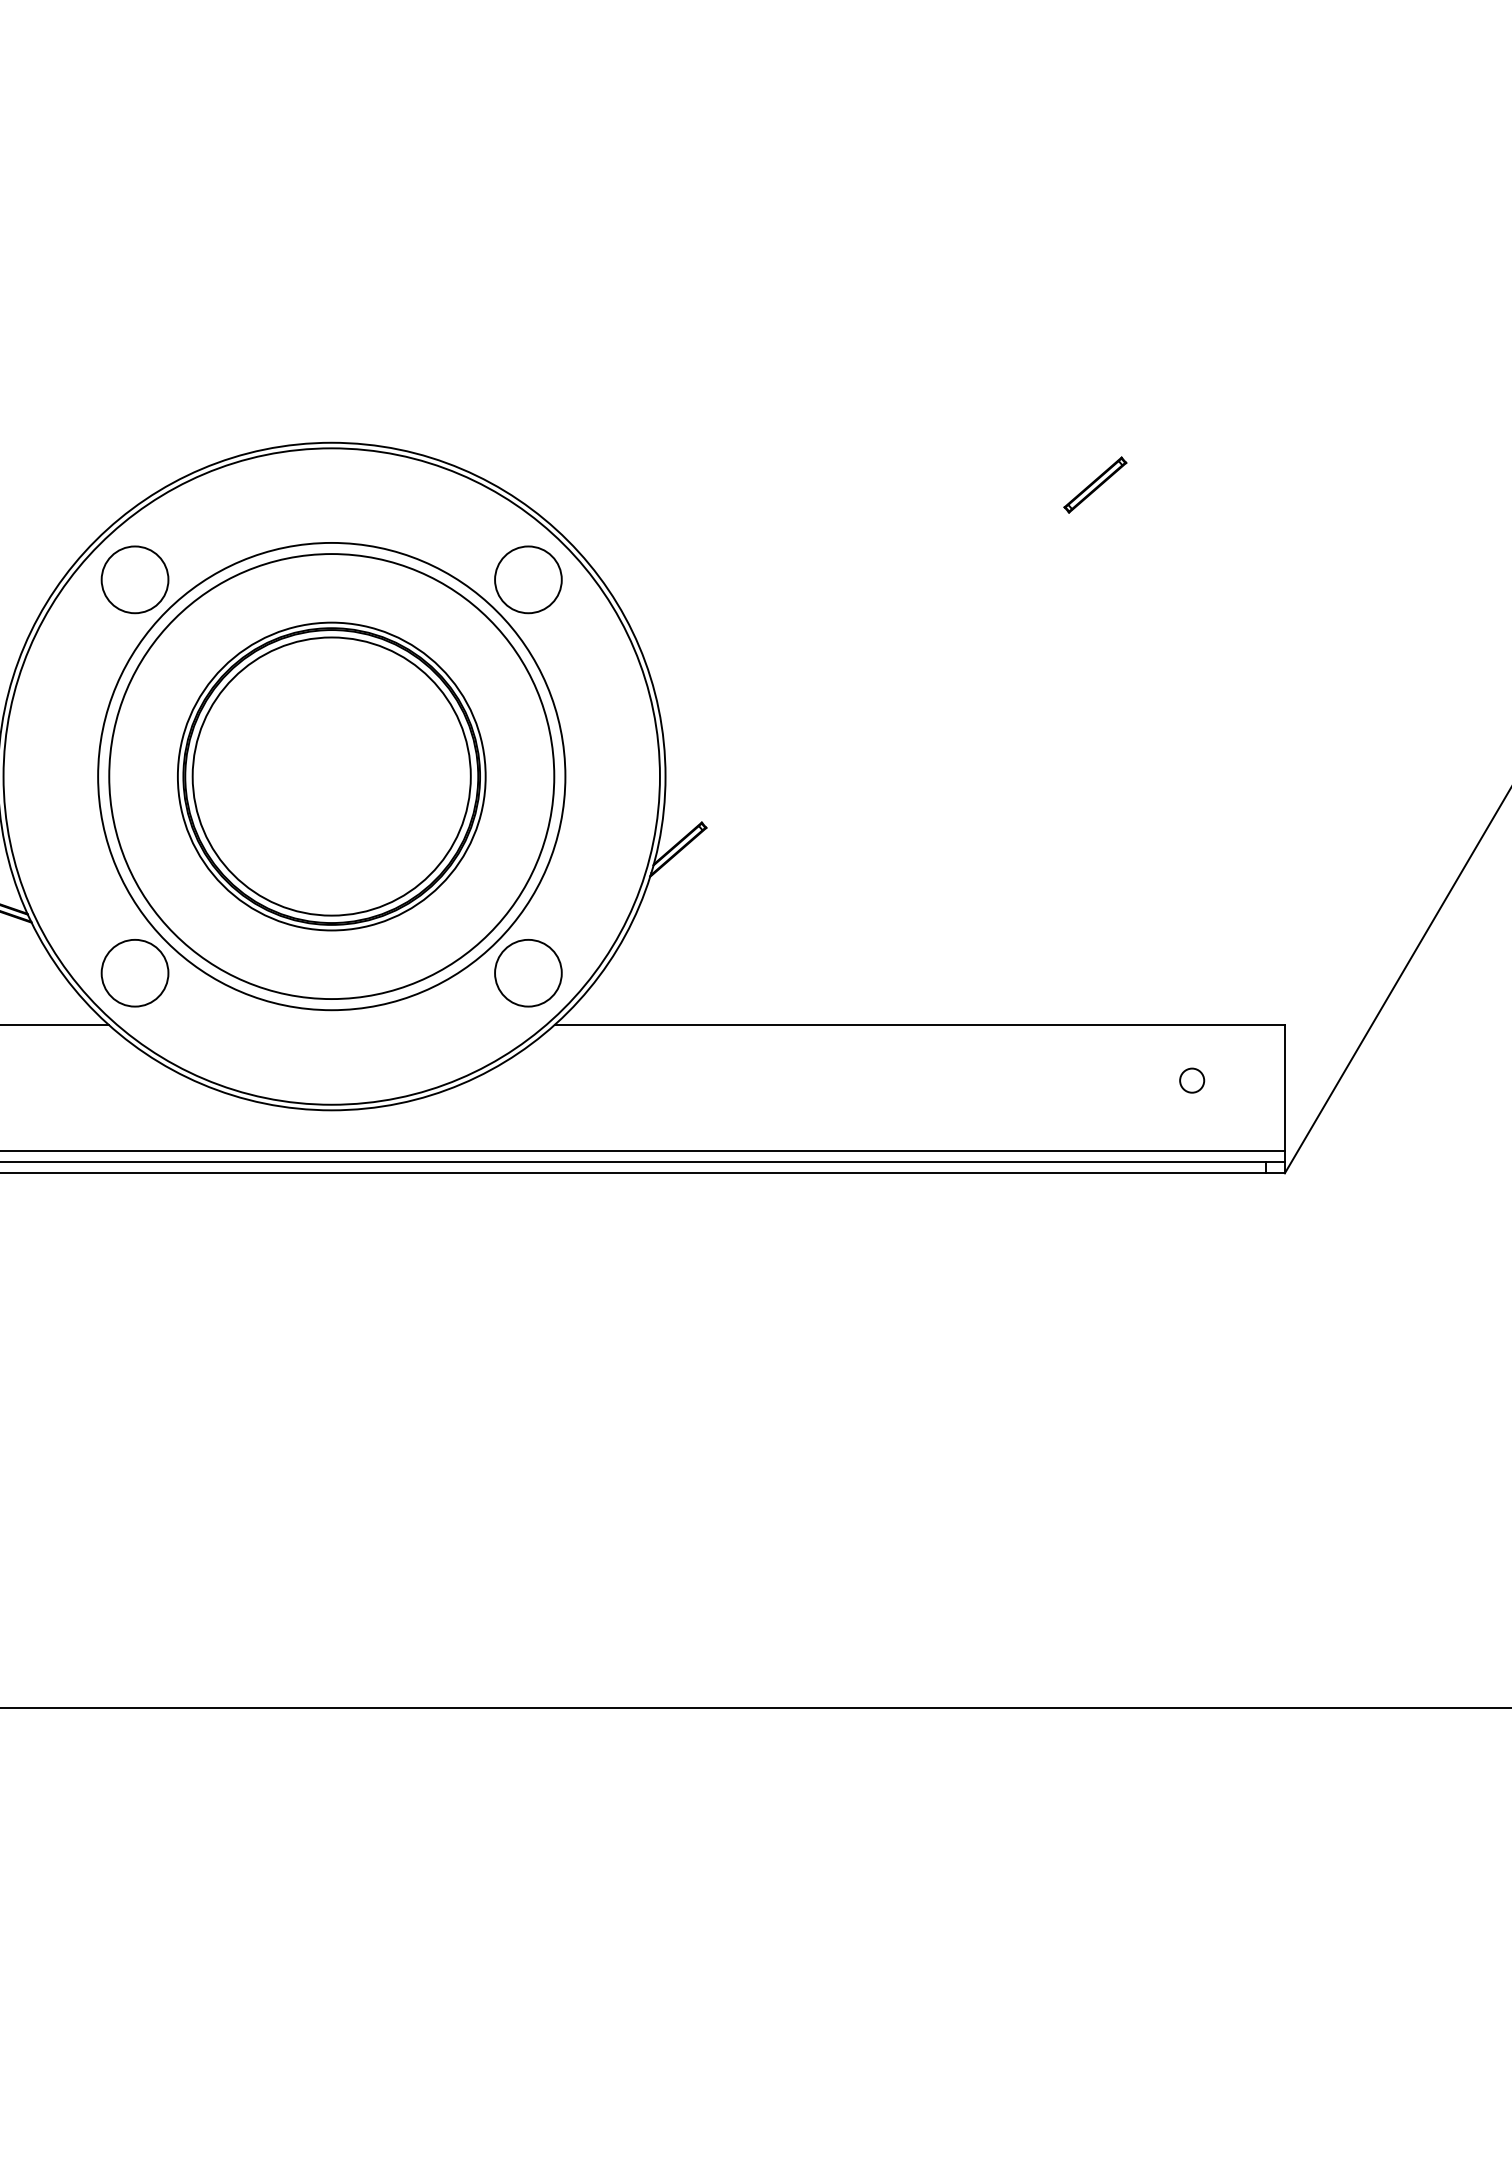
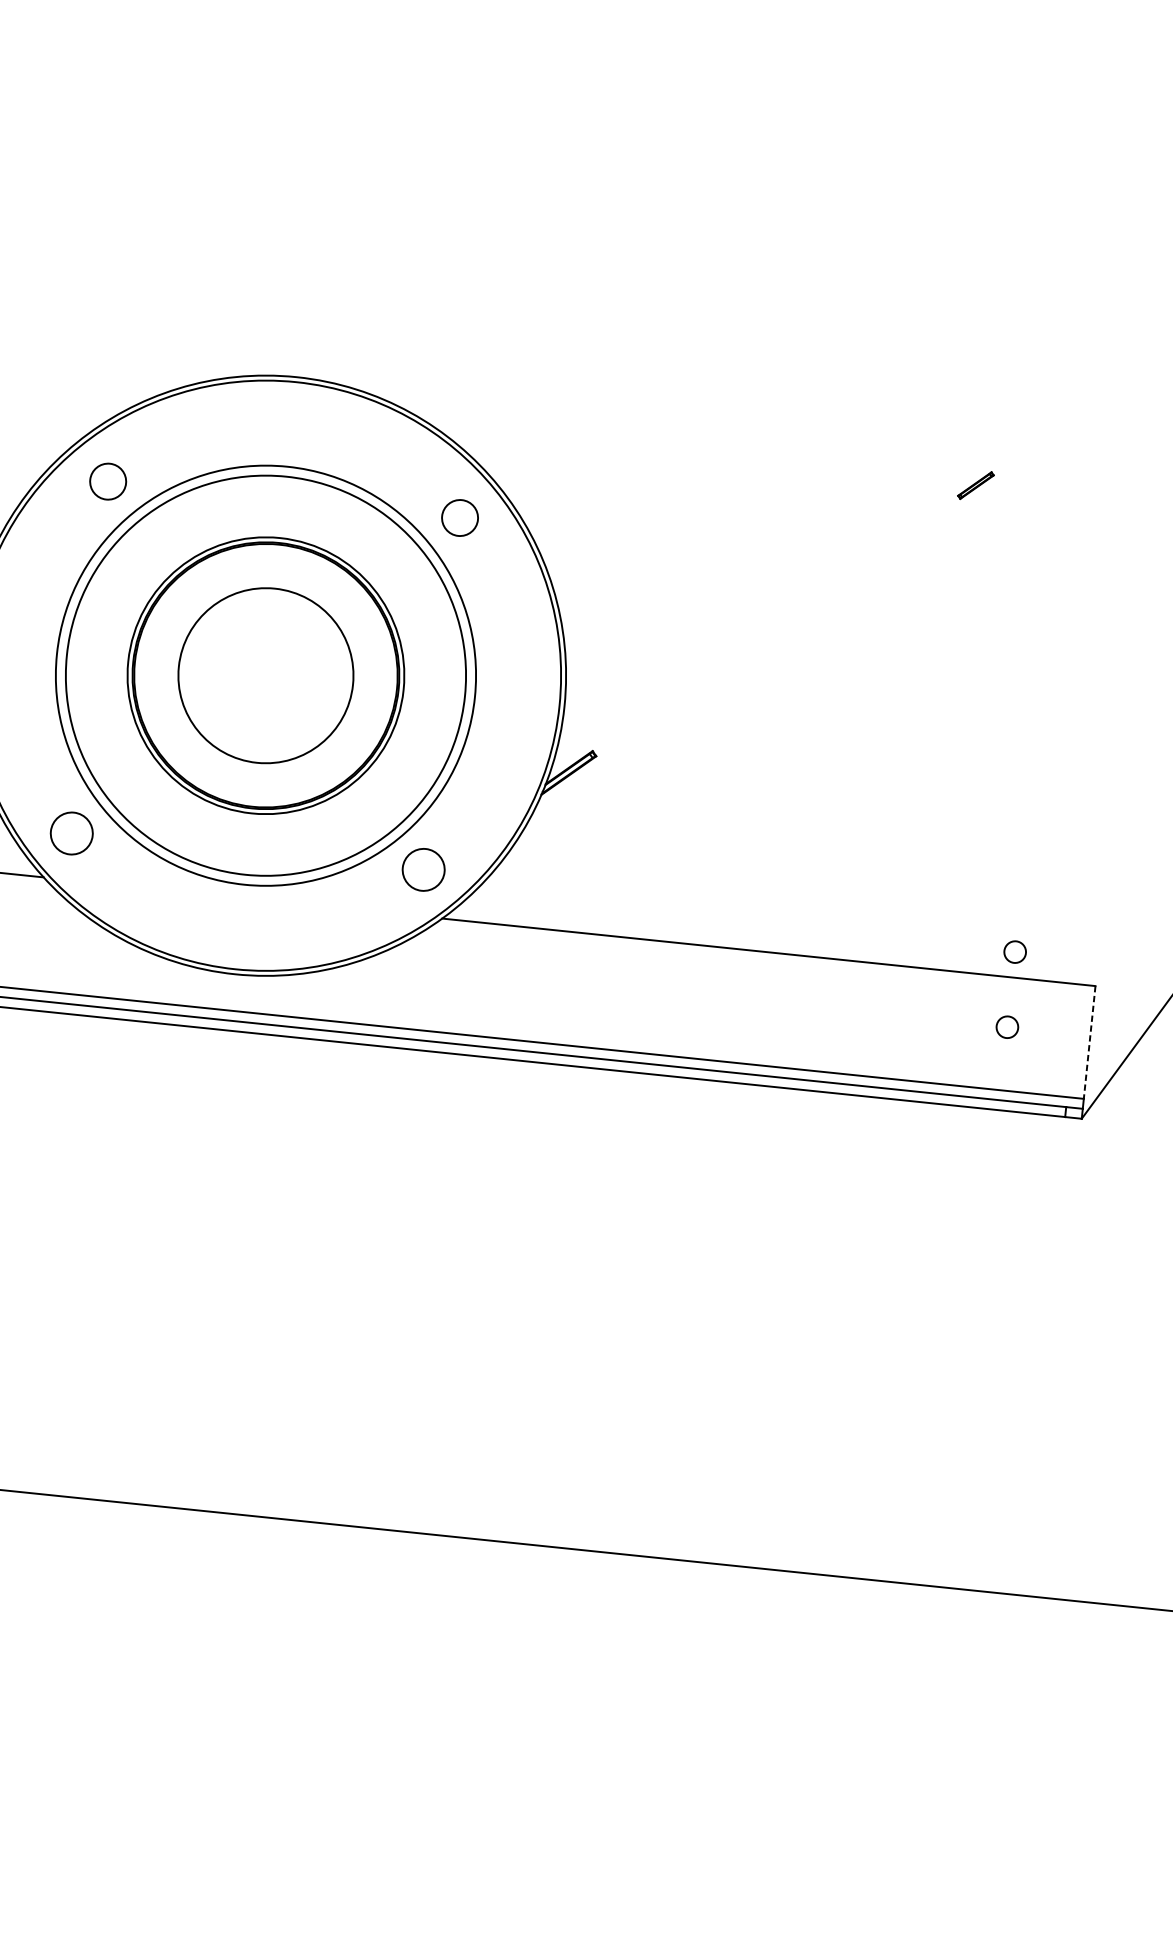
part: (1095, 484) -> (976, 485), size x0.6
circle: (134, 579) -> (107, 481), size x0.6
circle: (528, 579) -> (460, 517), size x0.6
circle: (331, 776) -> (265, 675), size x0.7
circle: (134, 973) -> (71, 833), size x0.7
circle: (528, 973) -> (423, 870), size x0.7
circle: (1192, 996) -> (1015, 952), added
line: (1284, 1088) -> (1089, 1042), solid -> dashed

